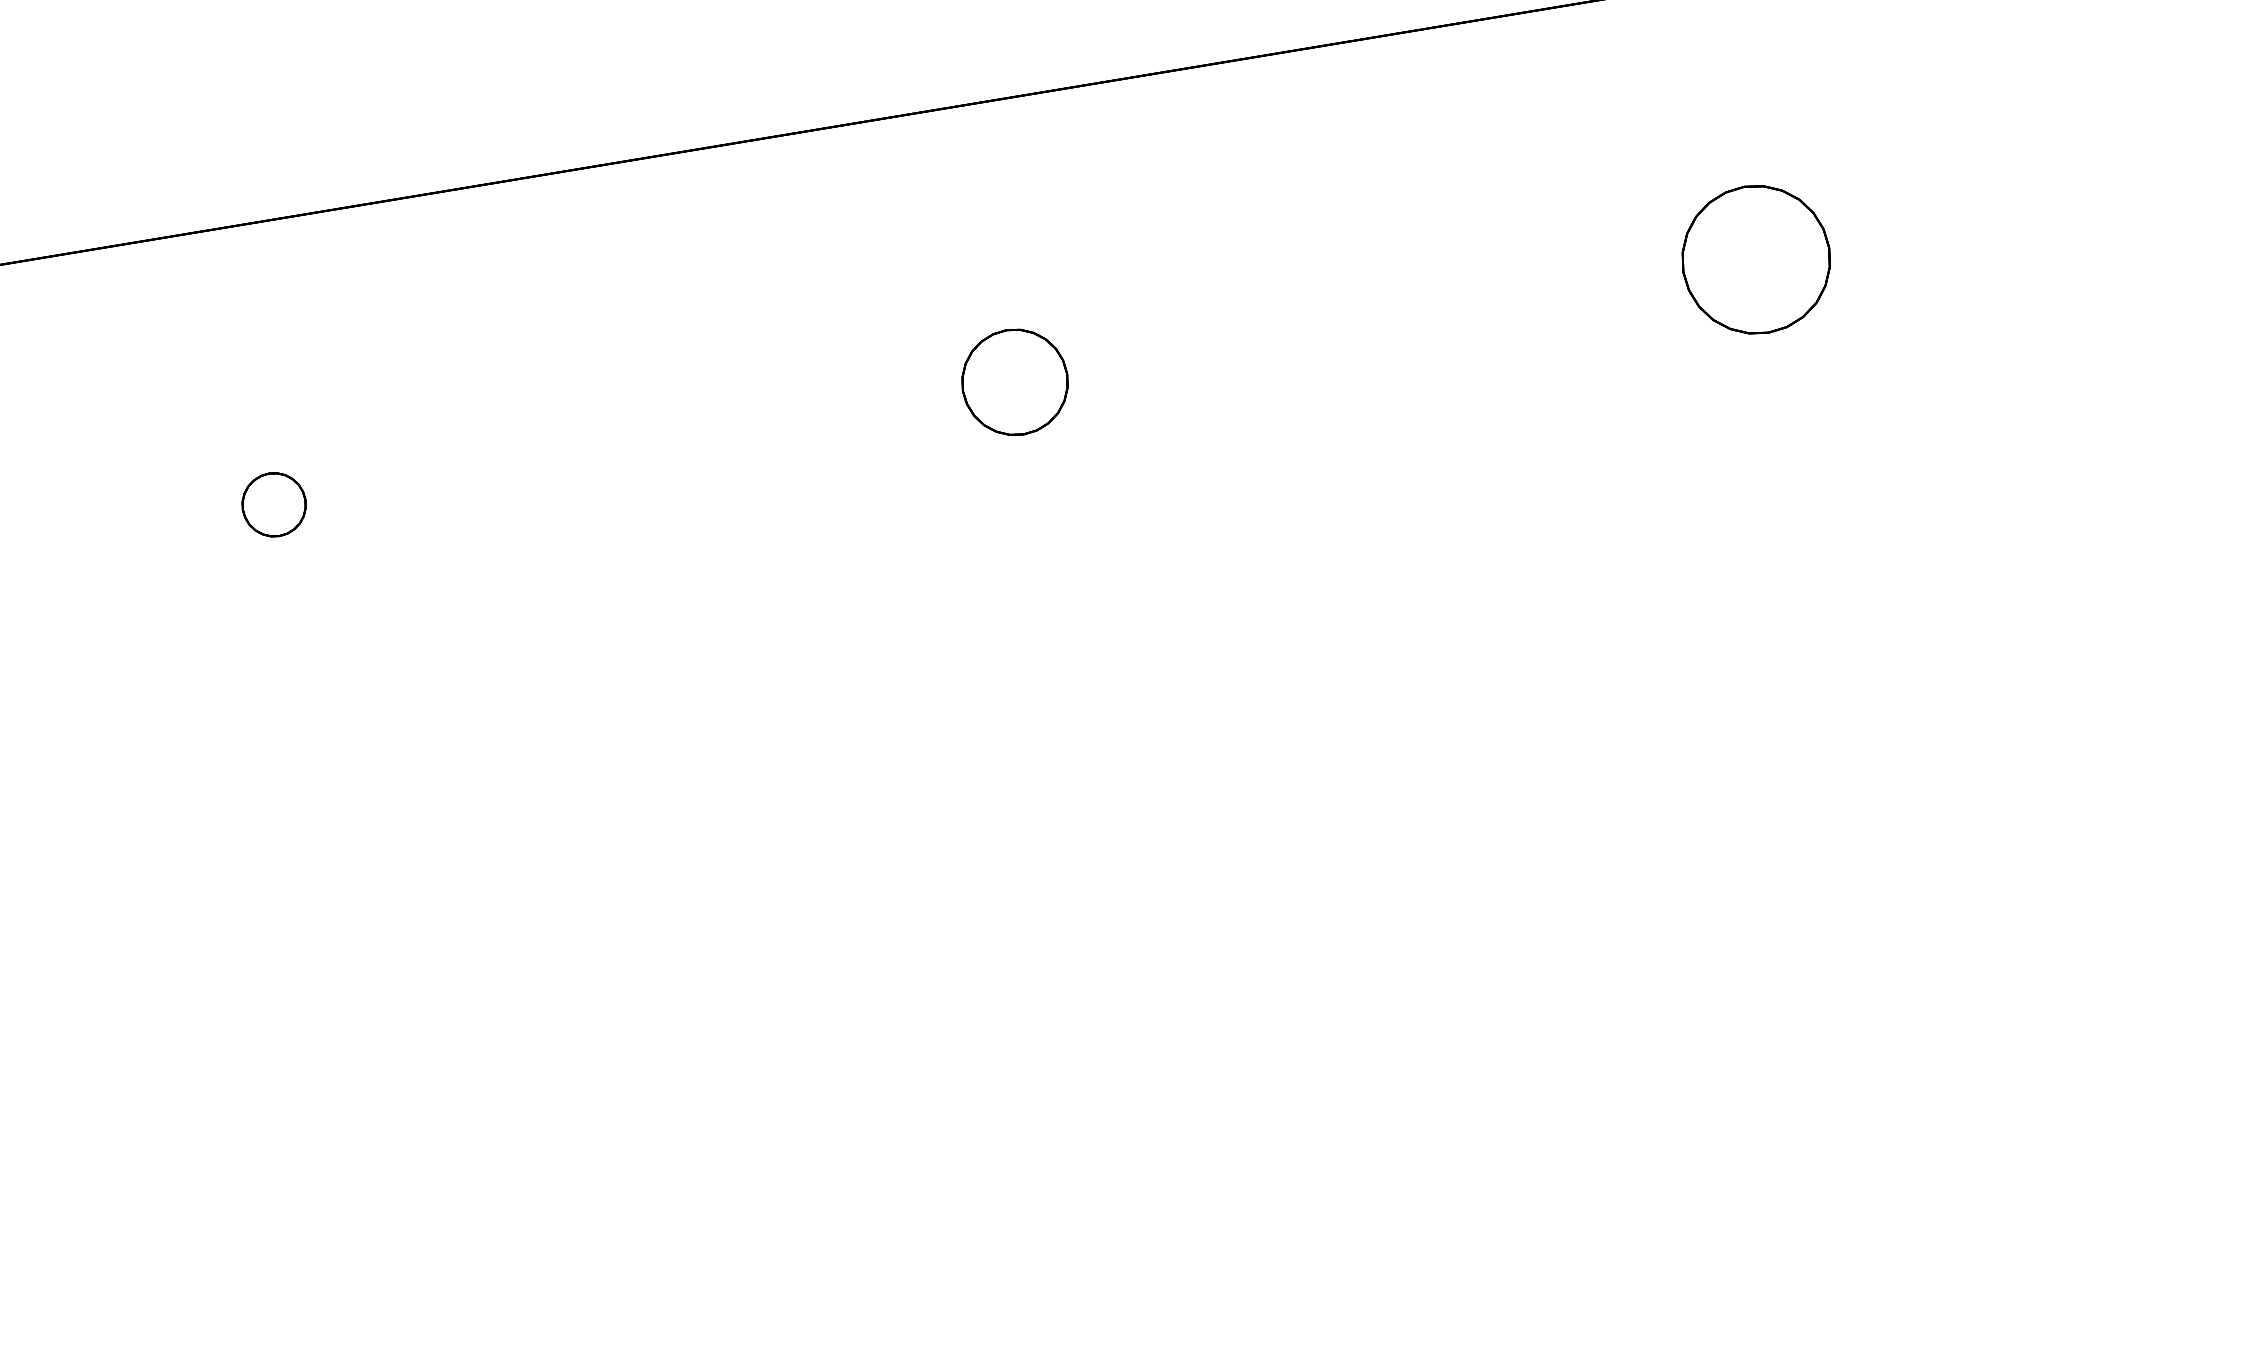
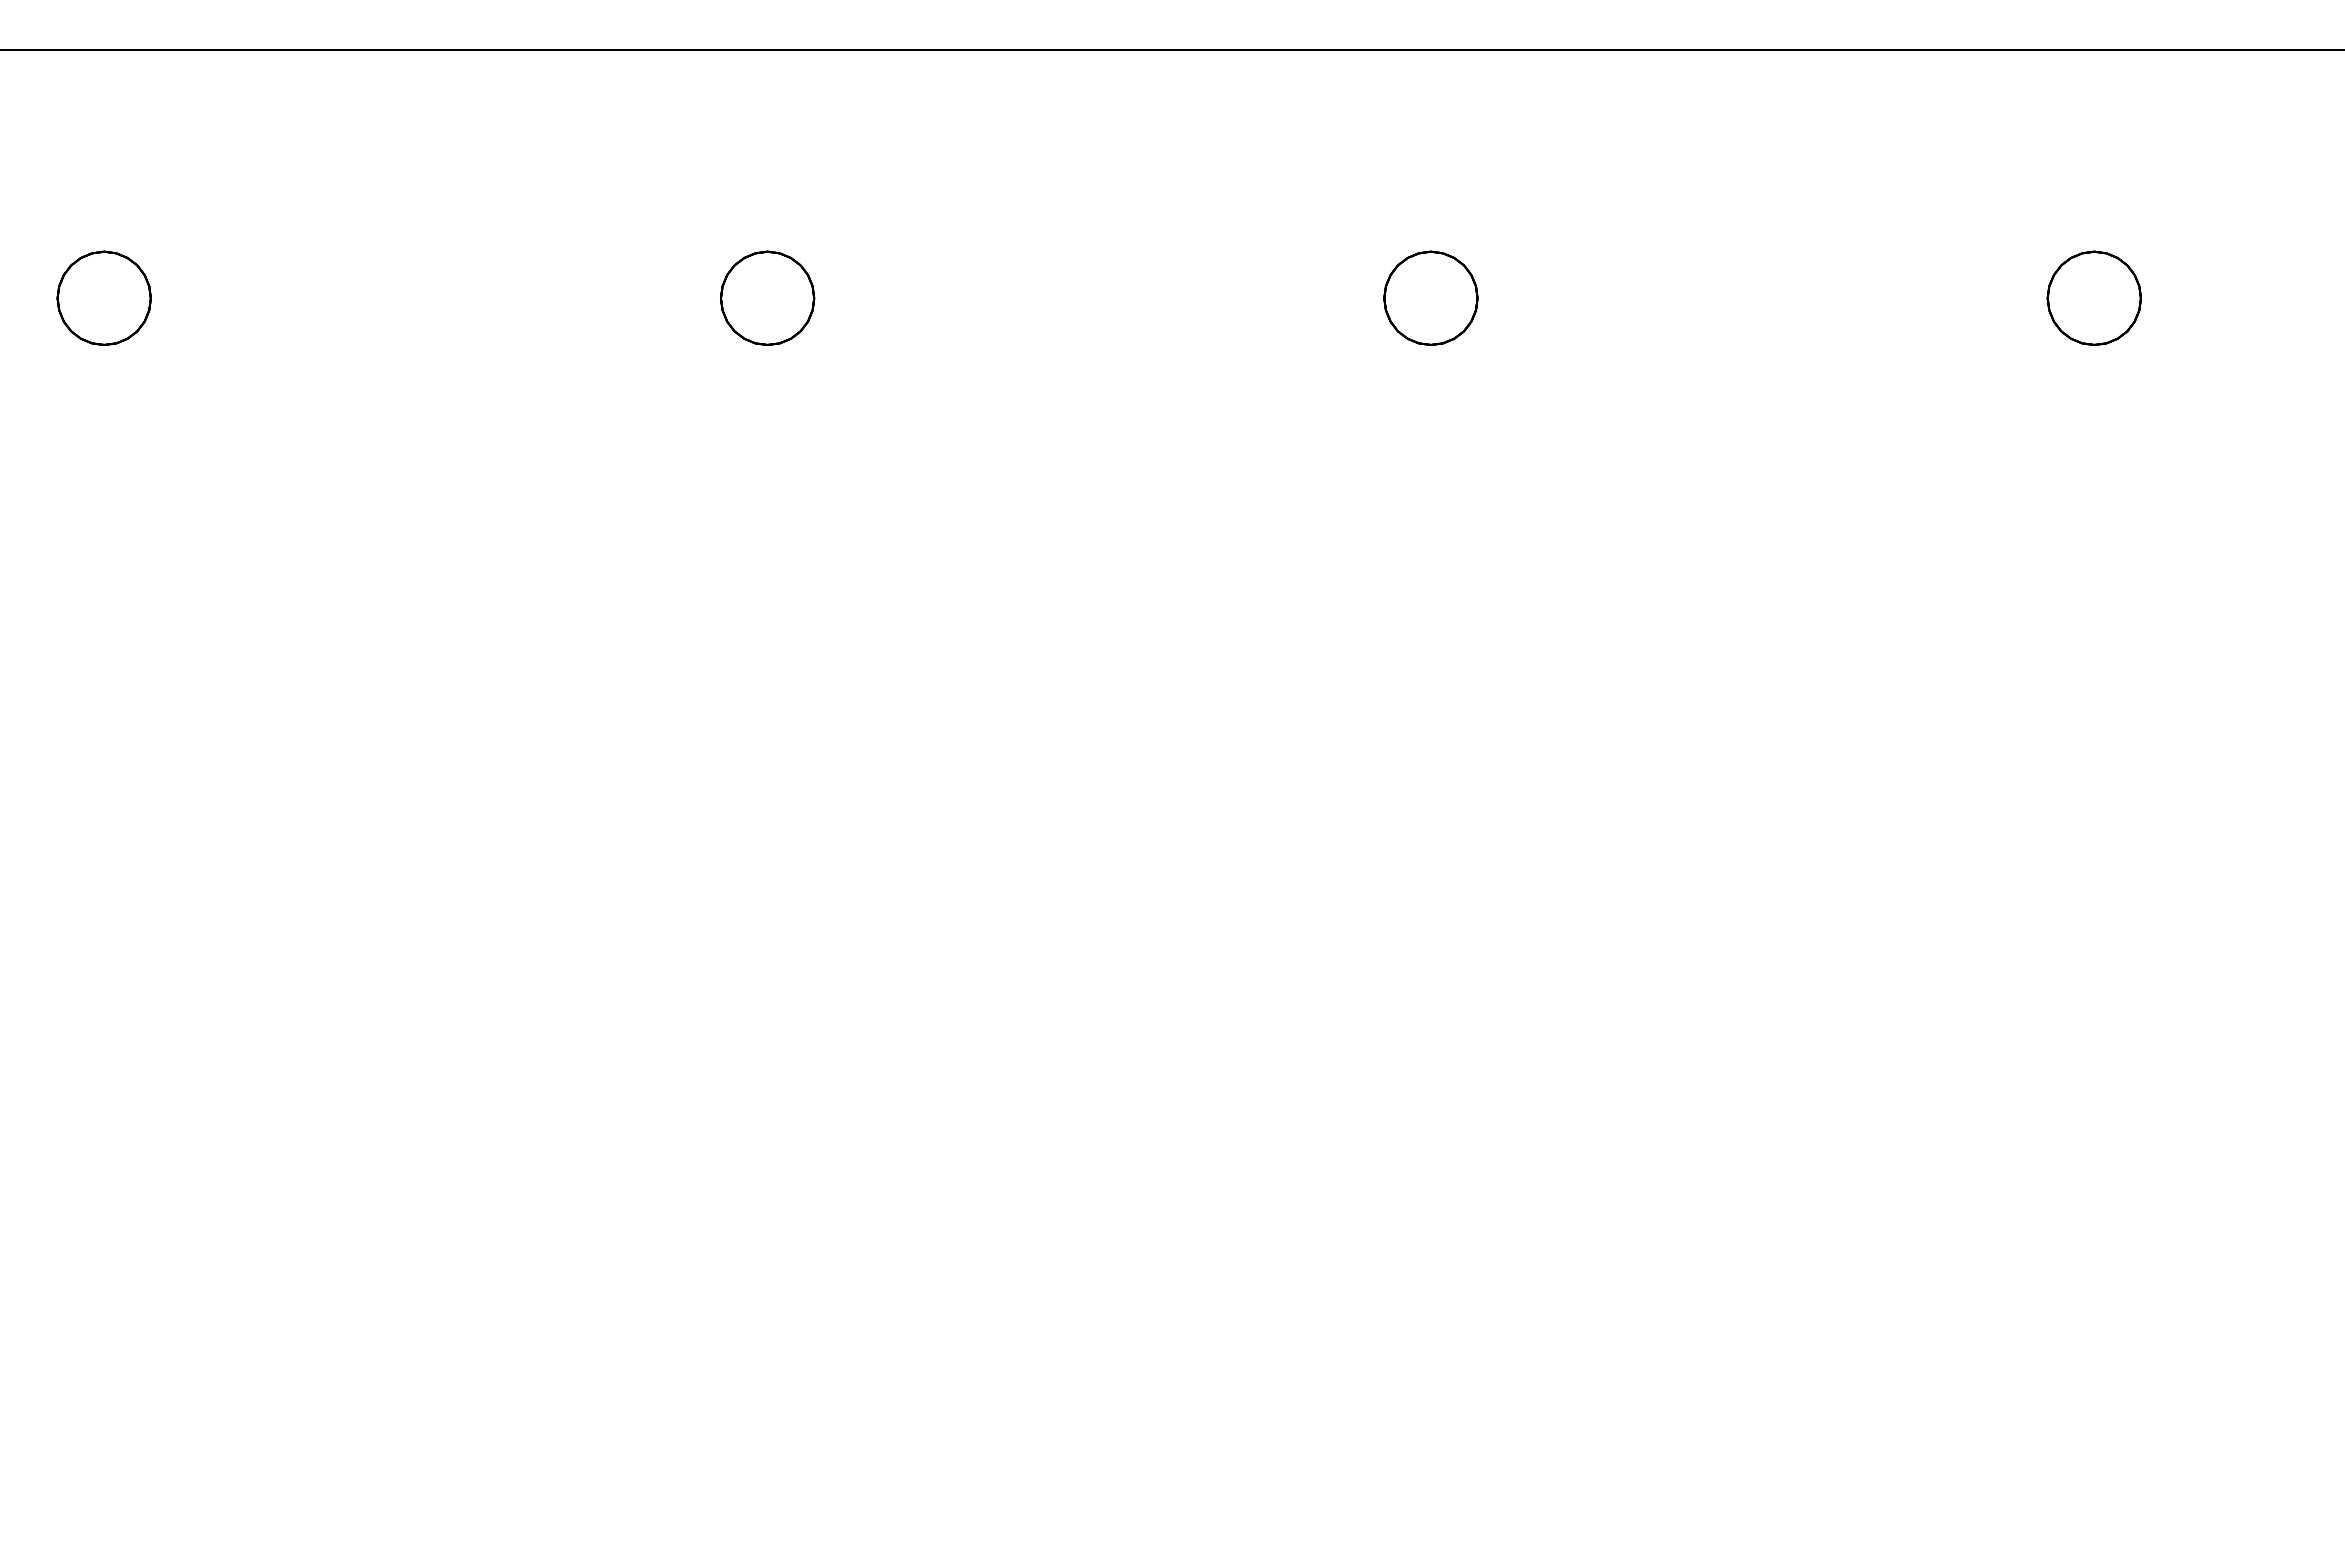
part: (1755, 258) -> (2093, 297), size x0.71
part: (273, 504) -> (767, 297), size x1.67

